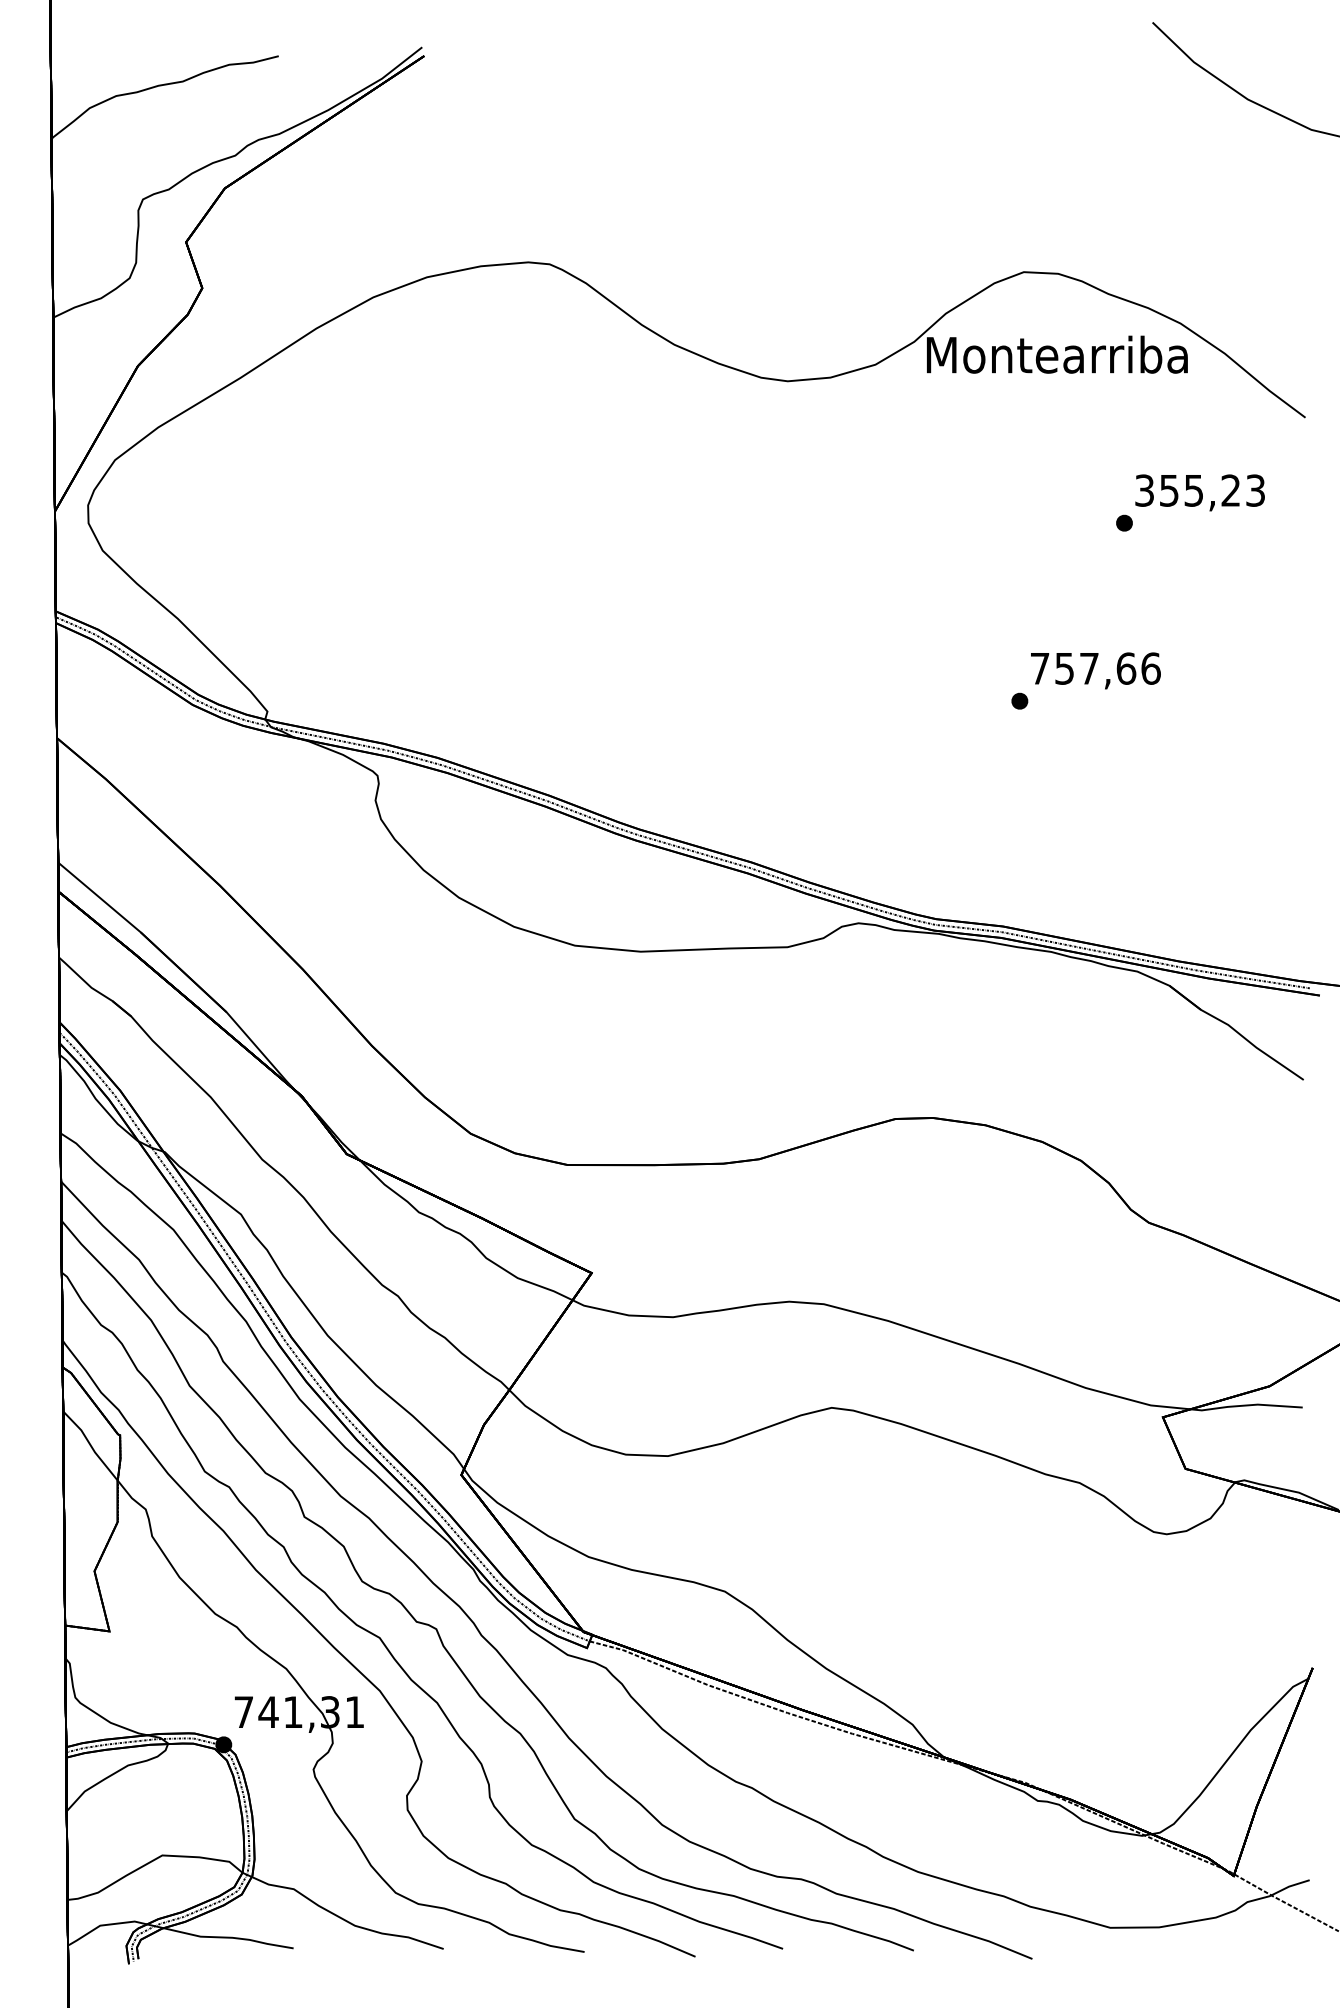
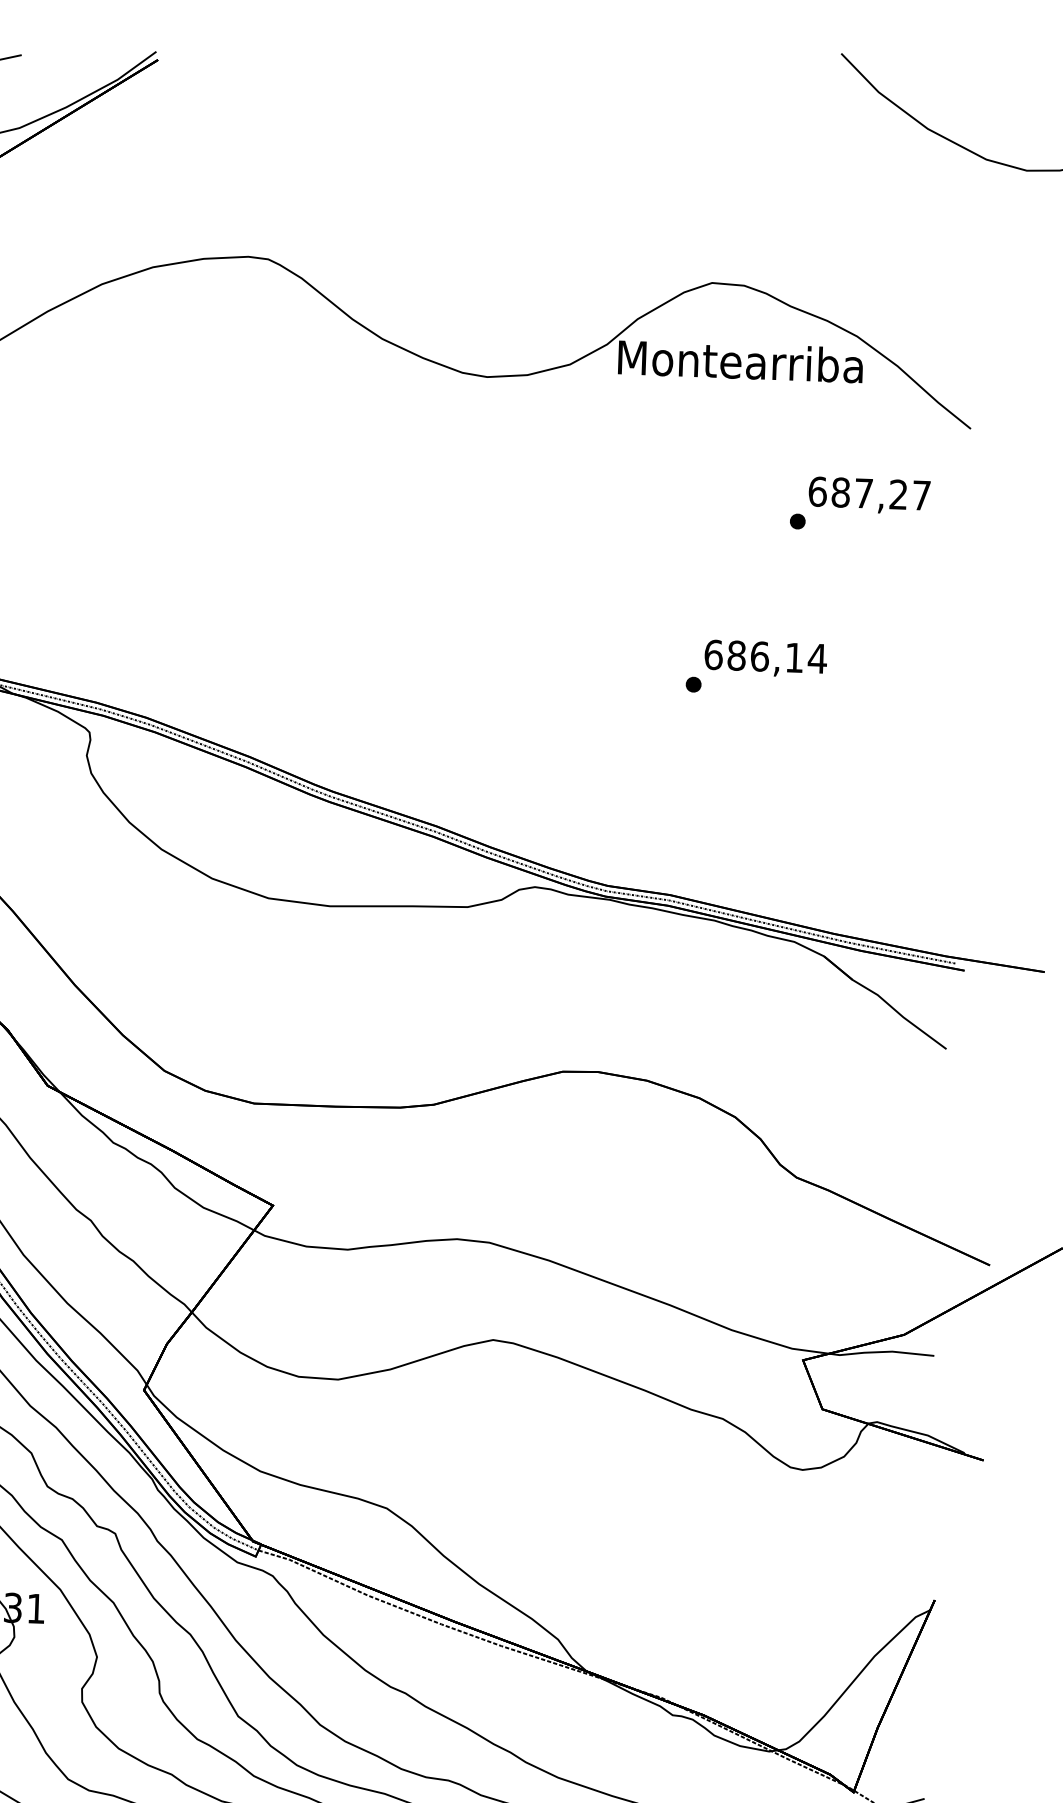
text: (1199, 490) -> (869, 493), 355,23 -> 687,27
text: (1095, 668) -> (765, 656), 757,66 -> 686,14

